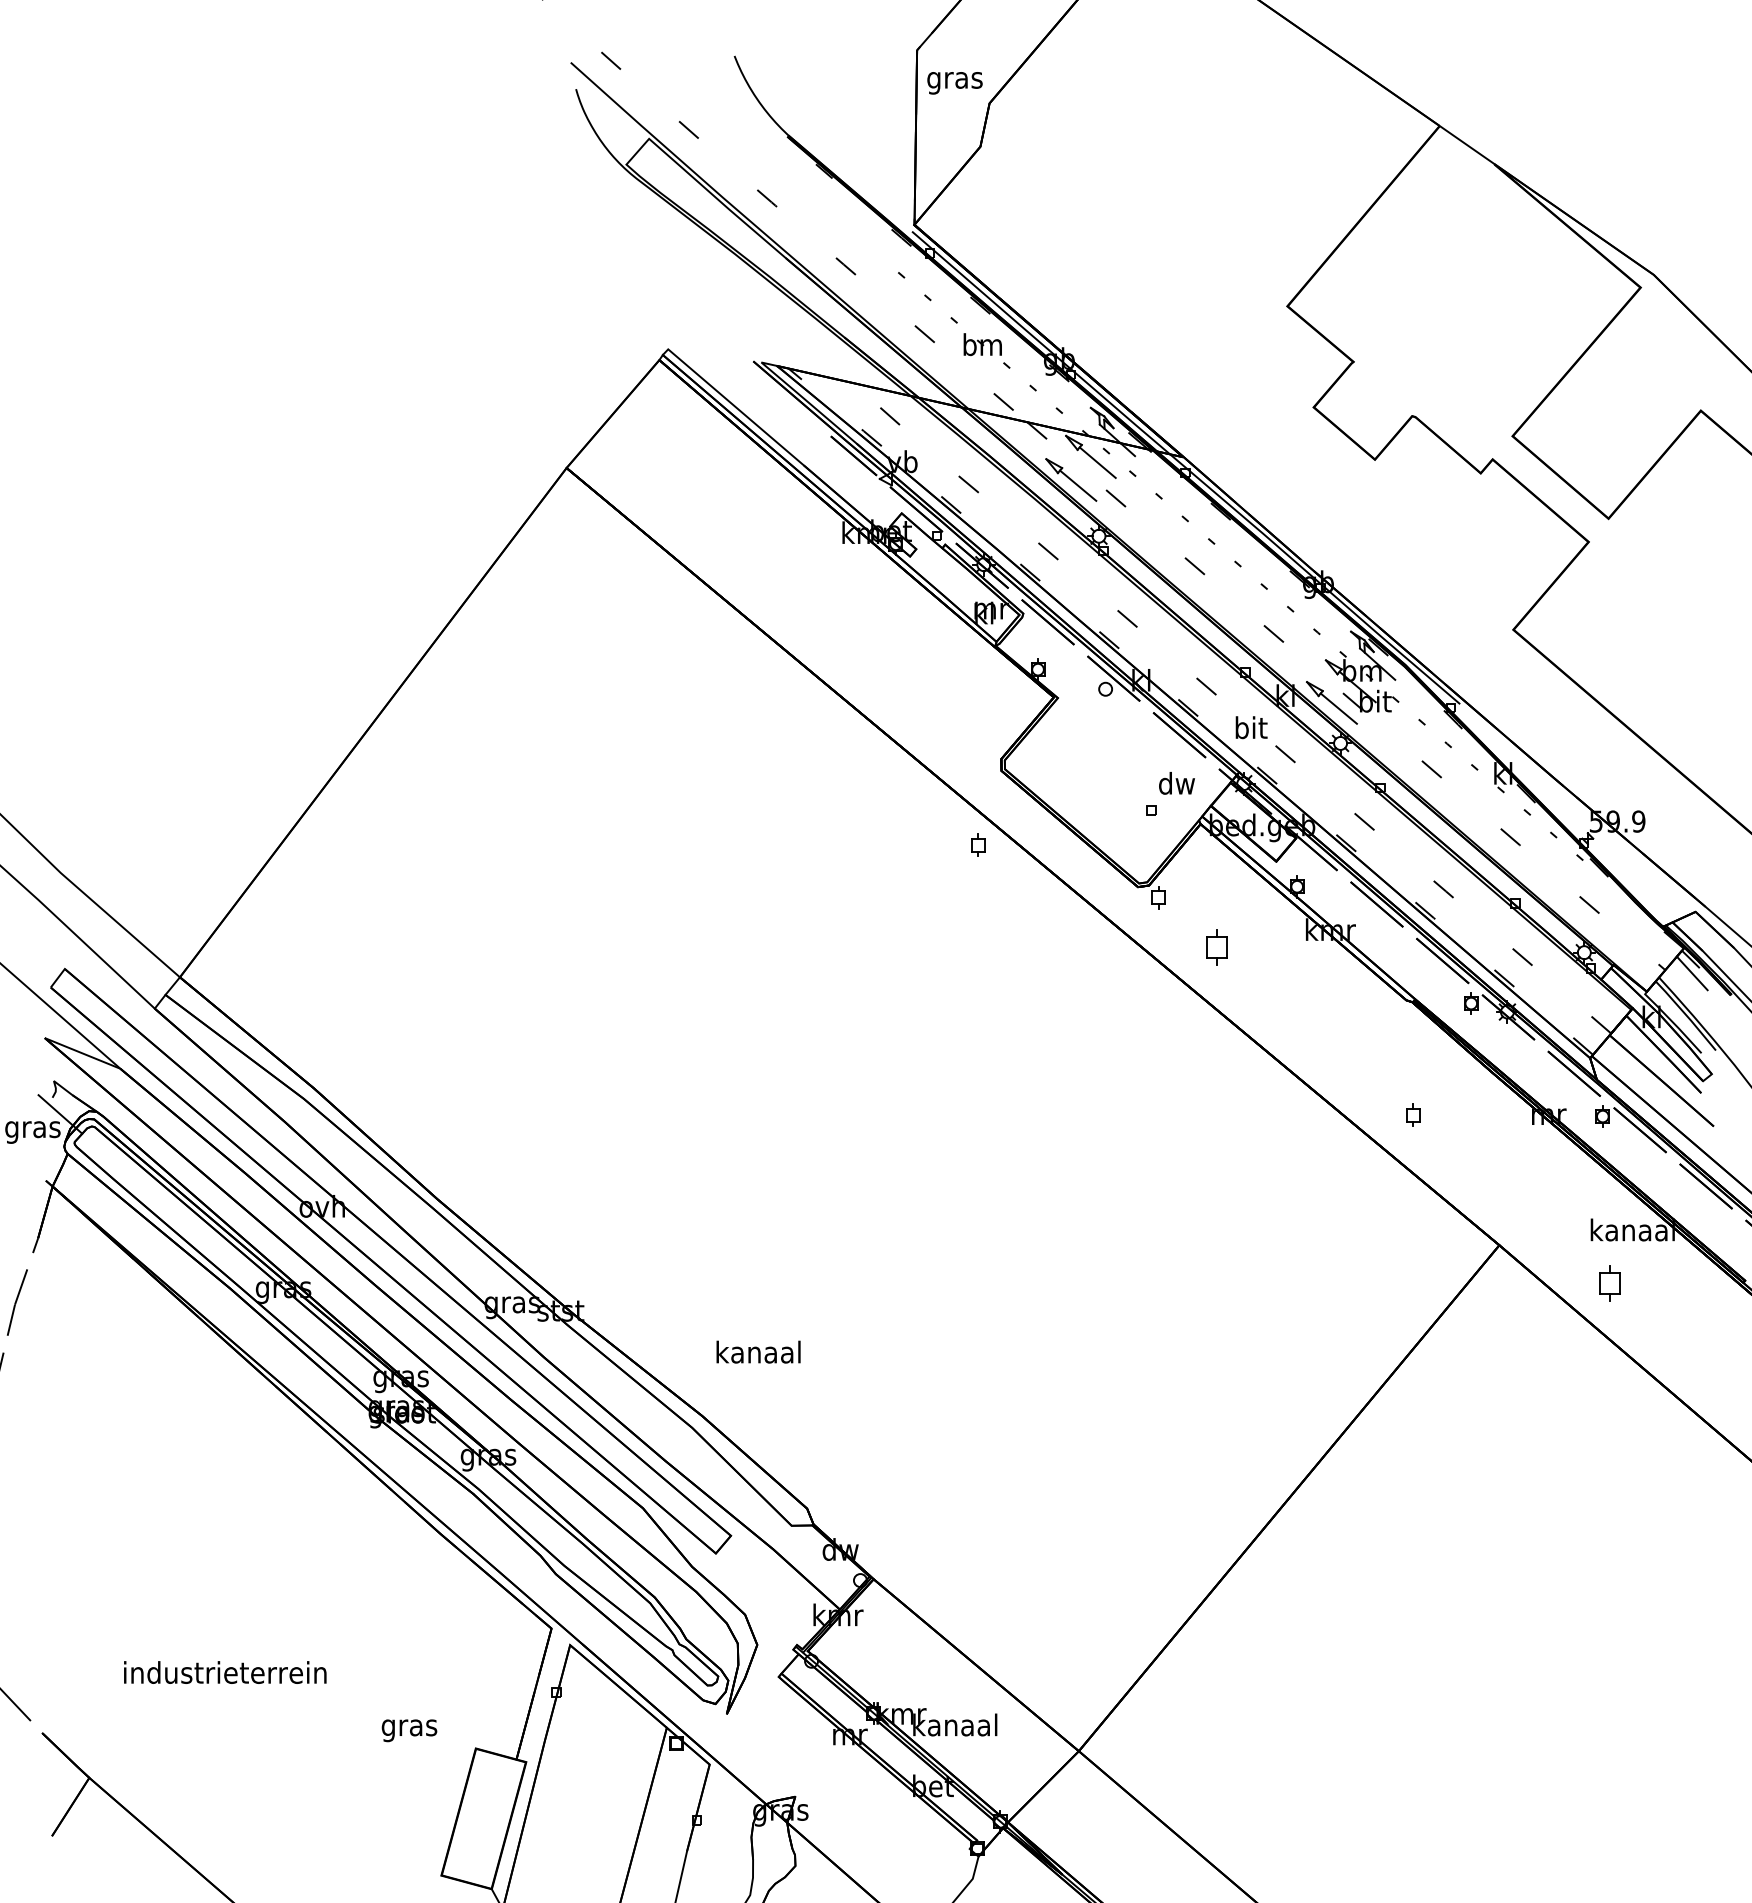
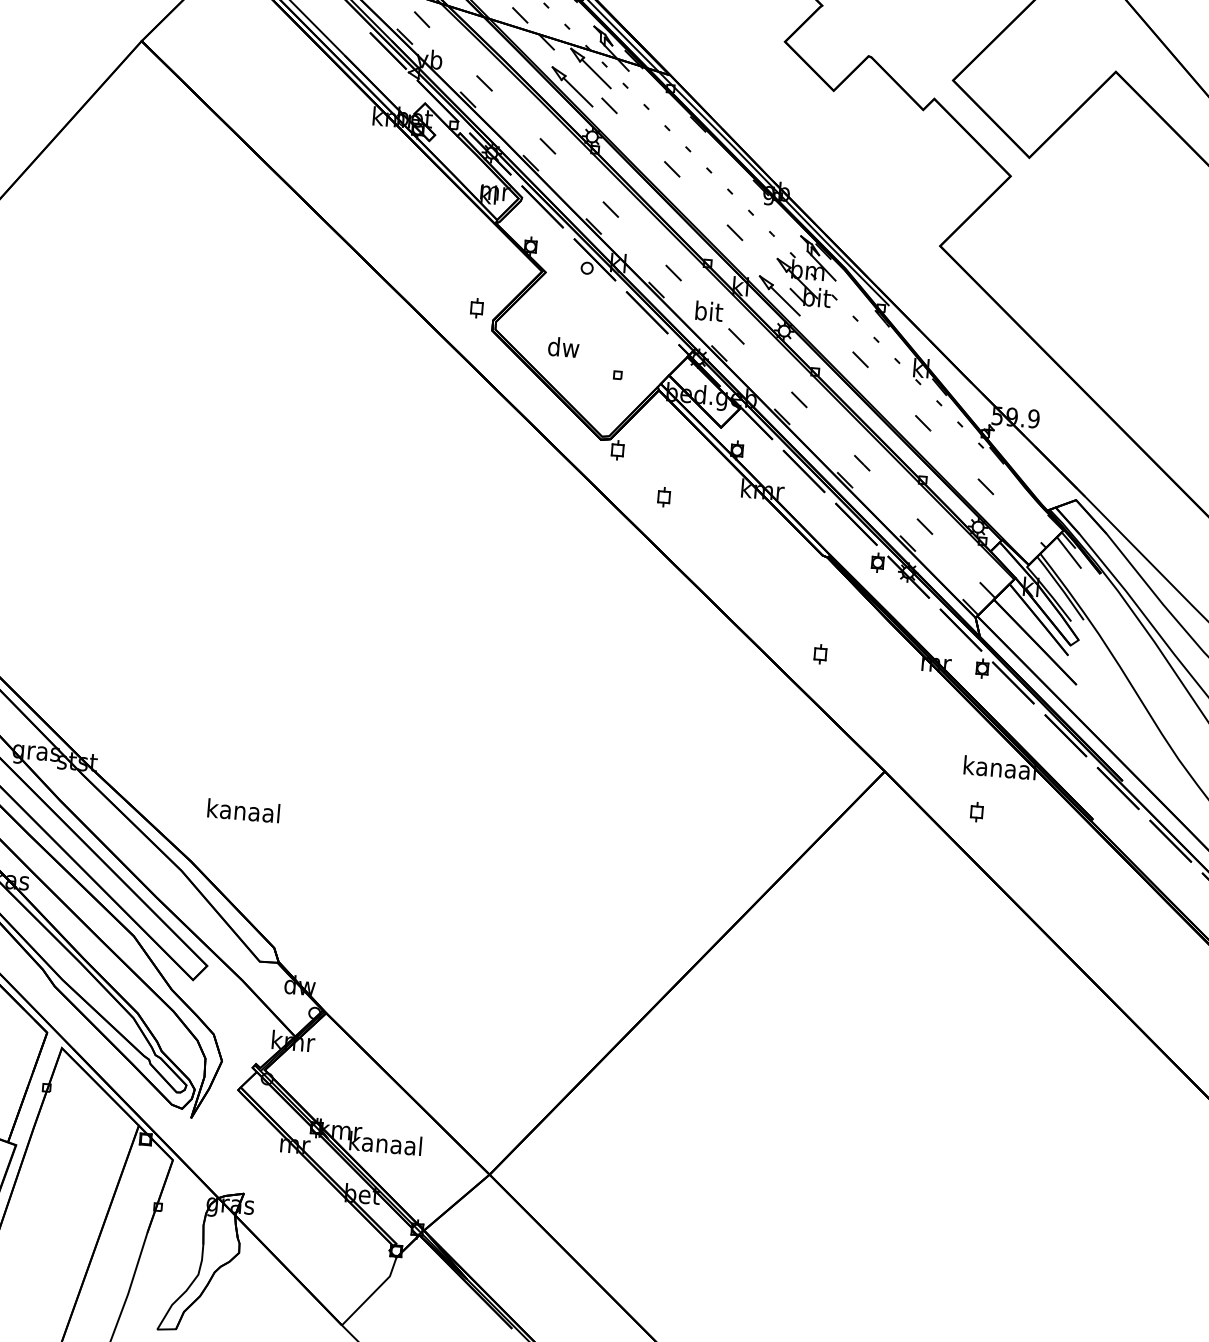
text: (1176, 783) -> (563, 347), moved
part: (978, 844) -> (477, 307), moved
part: (1216, 947) -> (663, 496), size x0.62
part: (1610, 1283) -> (977, 812), size x0.62

